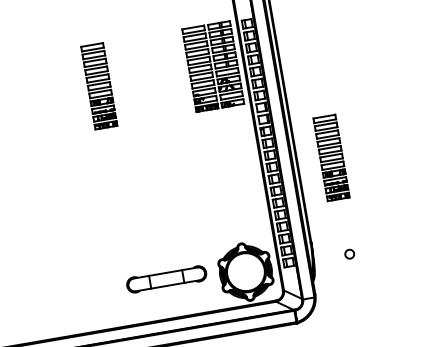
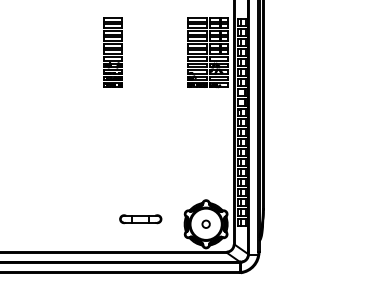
part: (331, 158) -> (291, 143), removed
circle: (348, 253) -> (205, 223), moved
part: (166, 279) -> (140, 219), size x0.62

